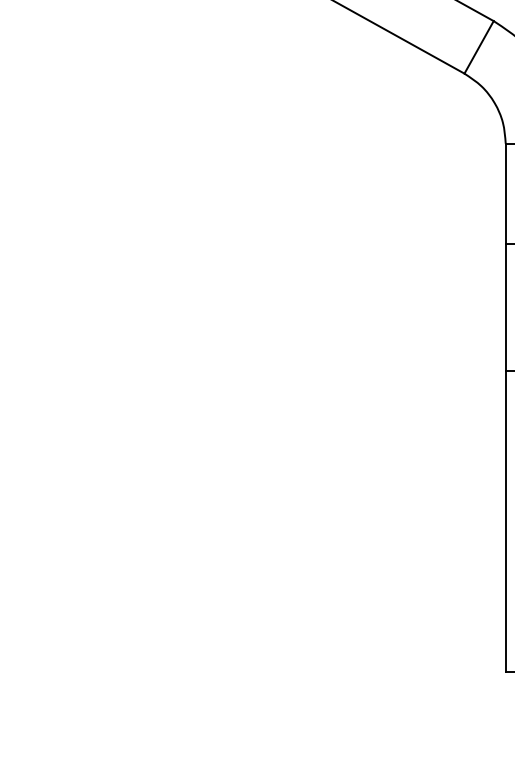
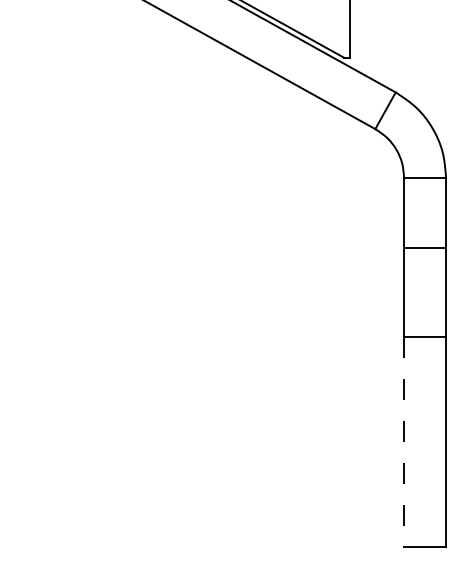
line: (506, 521) -> (404, 441), solid -> dashed

